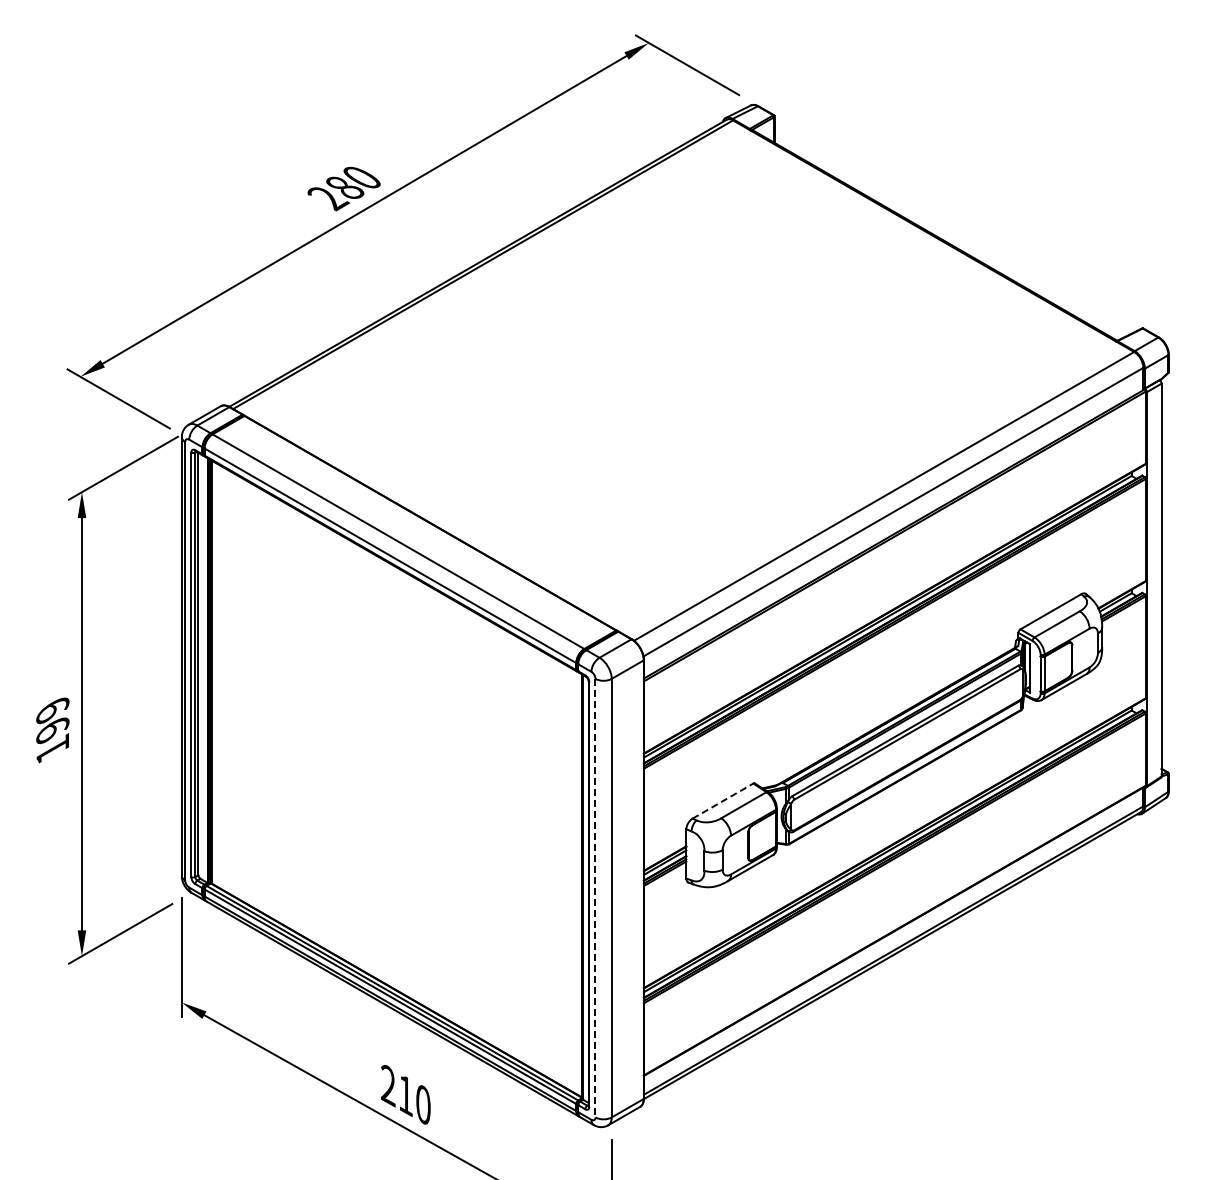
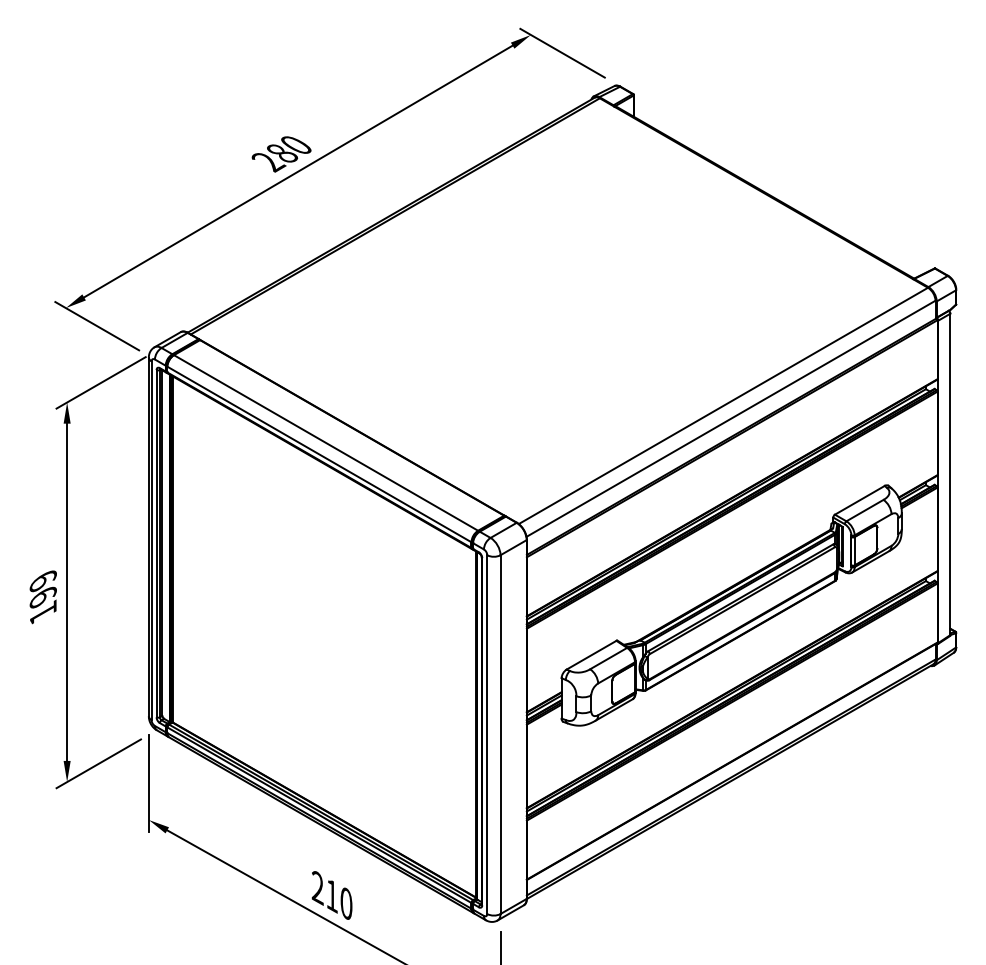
line: (723, 800) -> (591, 654), dashed -> solid
line: (595, 898) -> (487, 734), dashed -> solid

